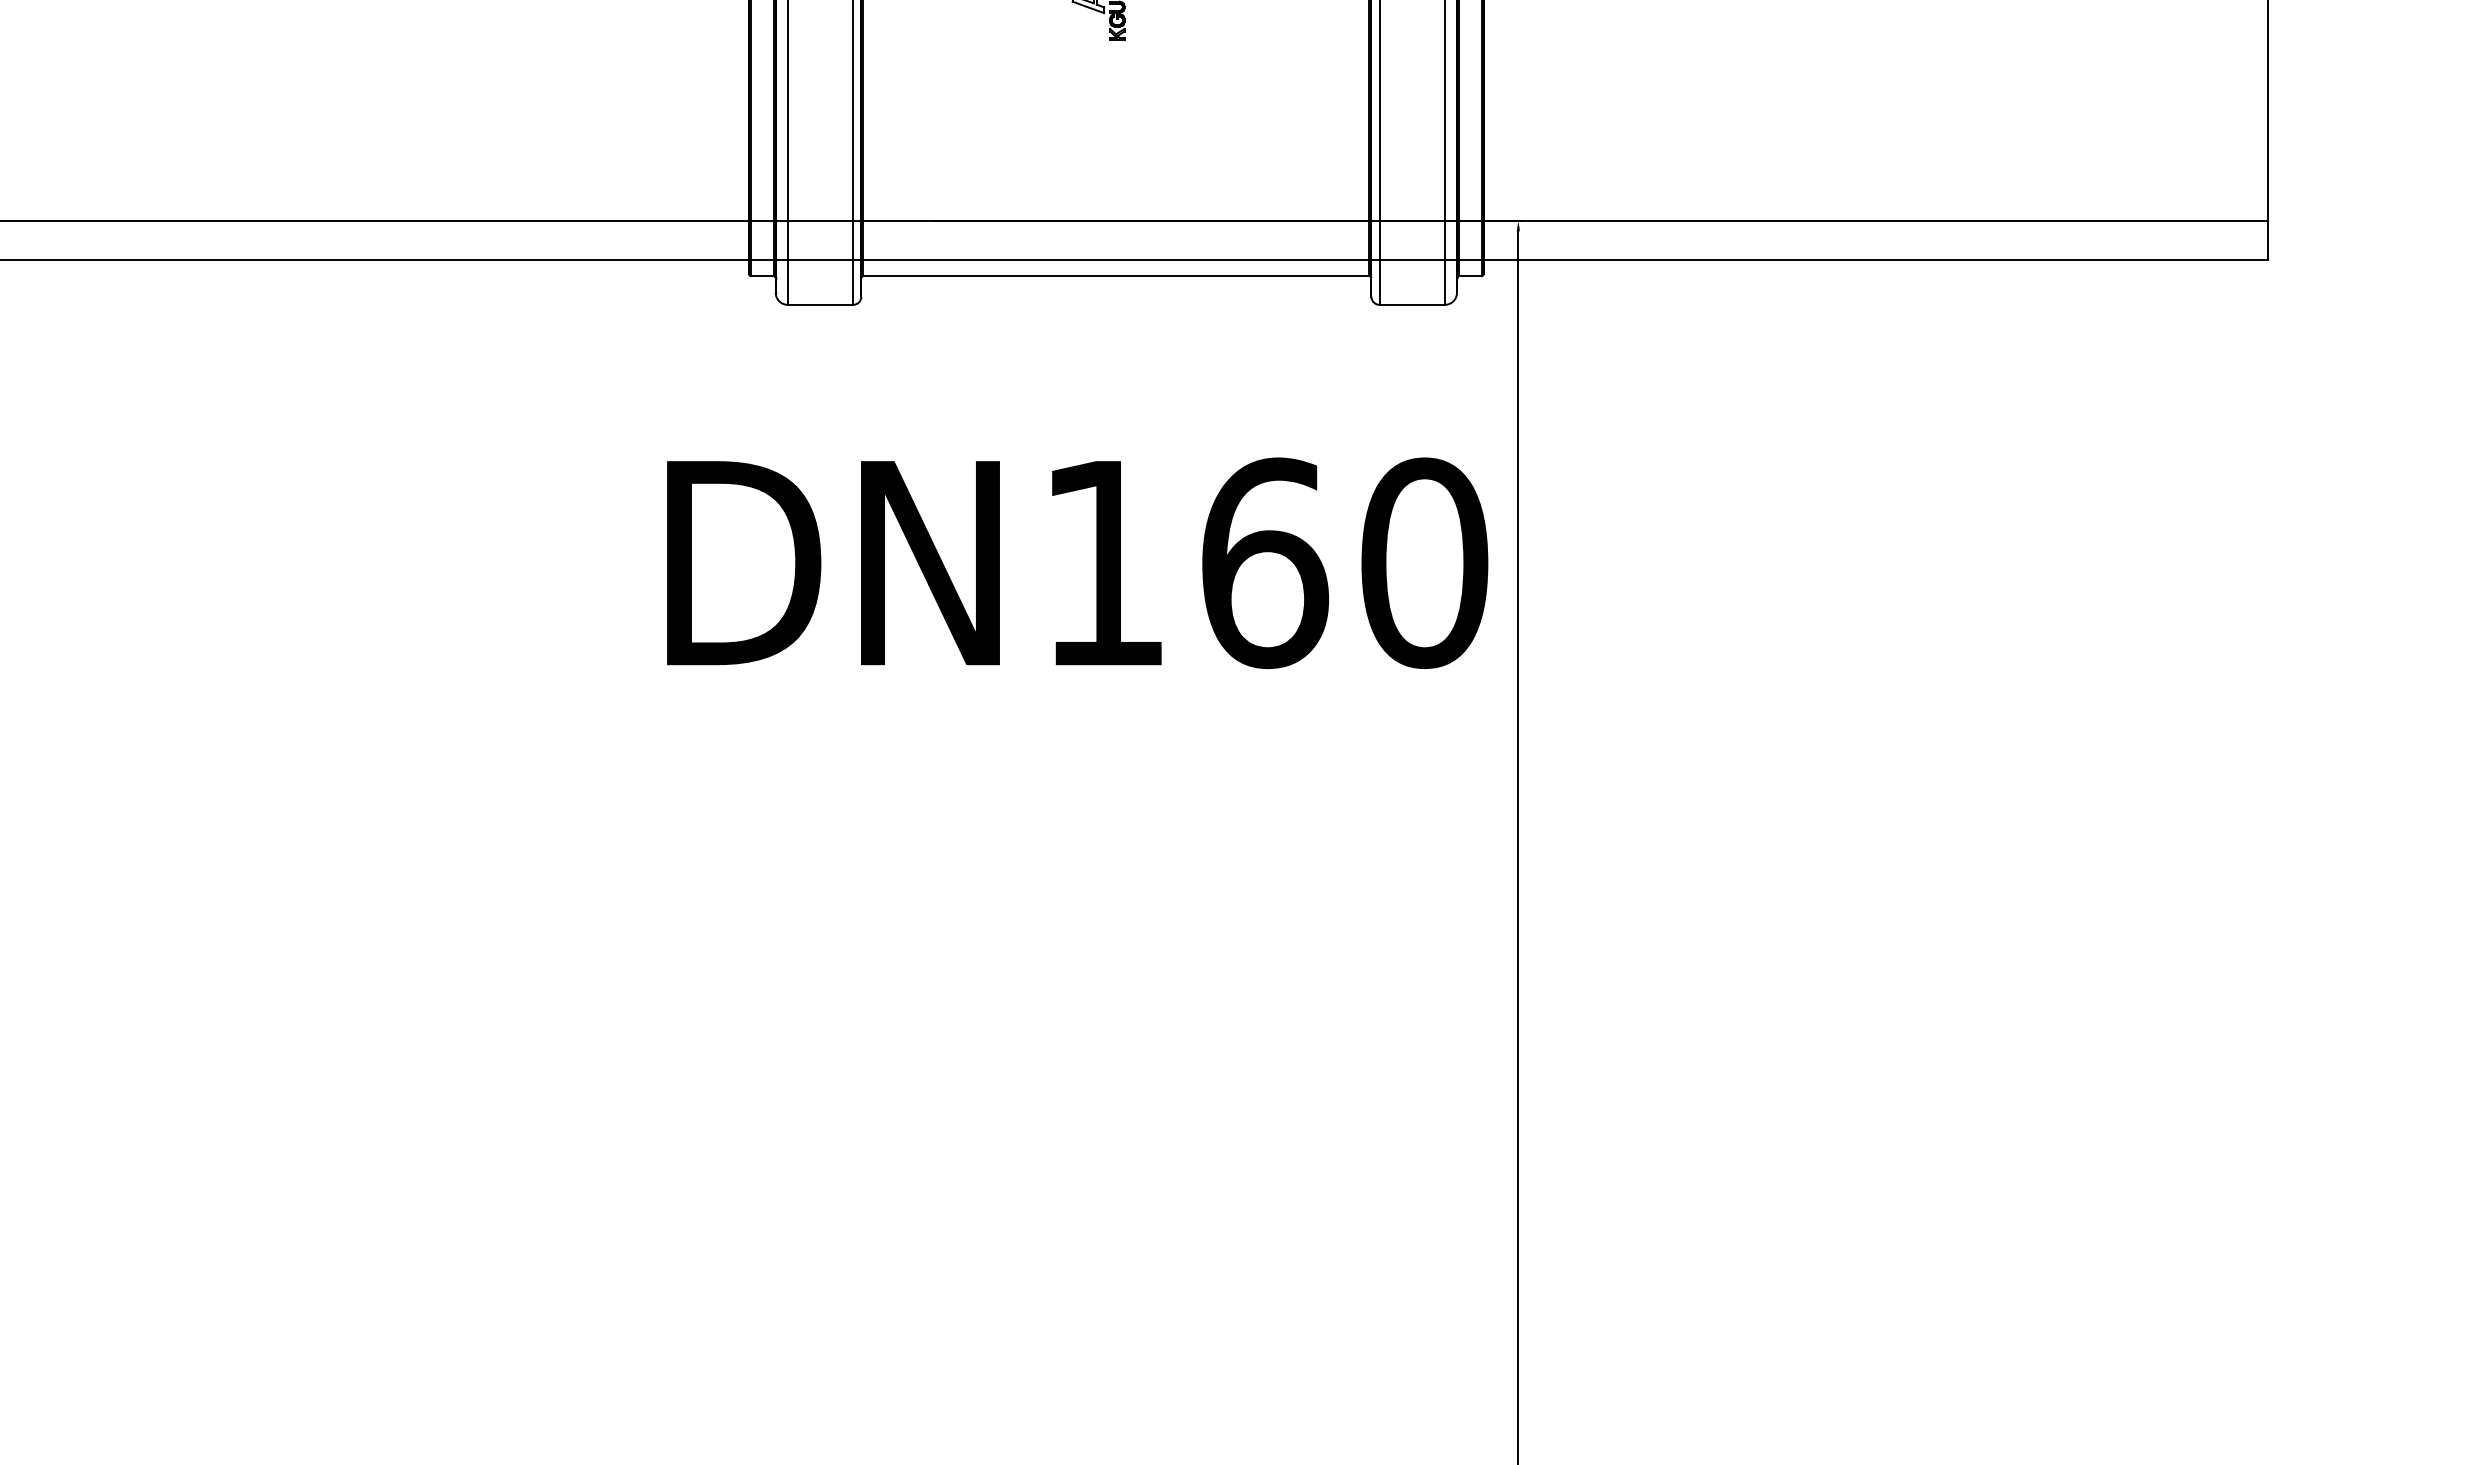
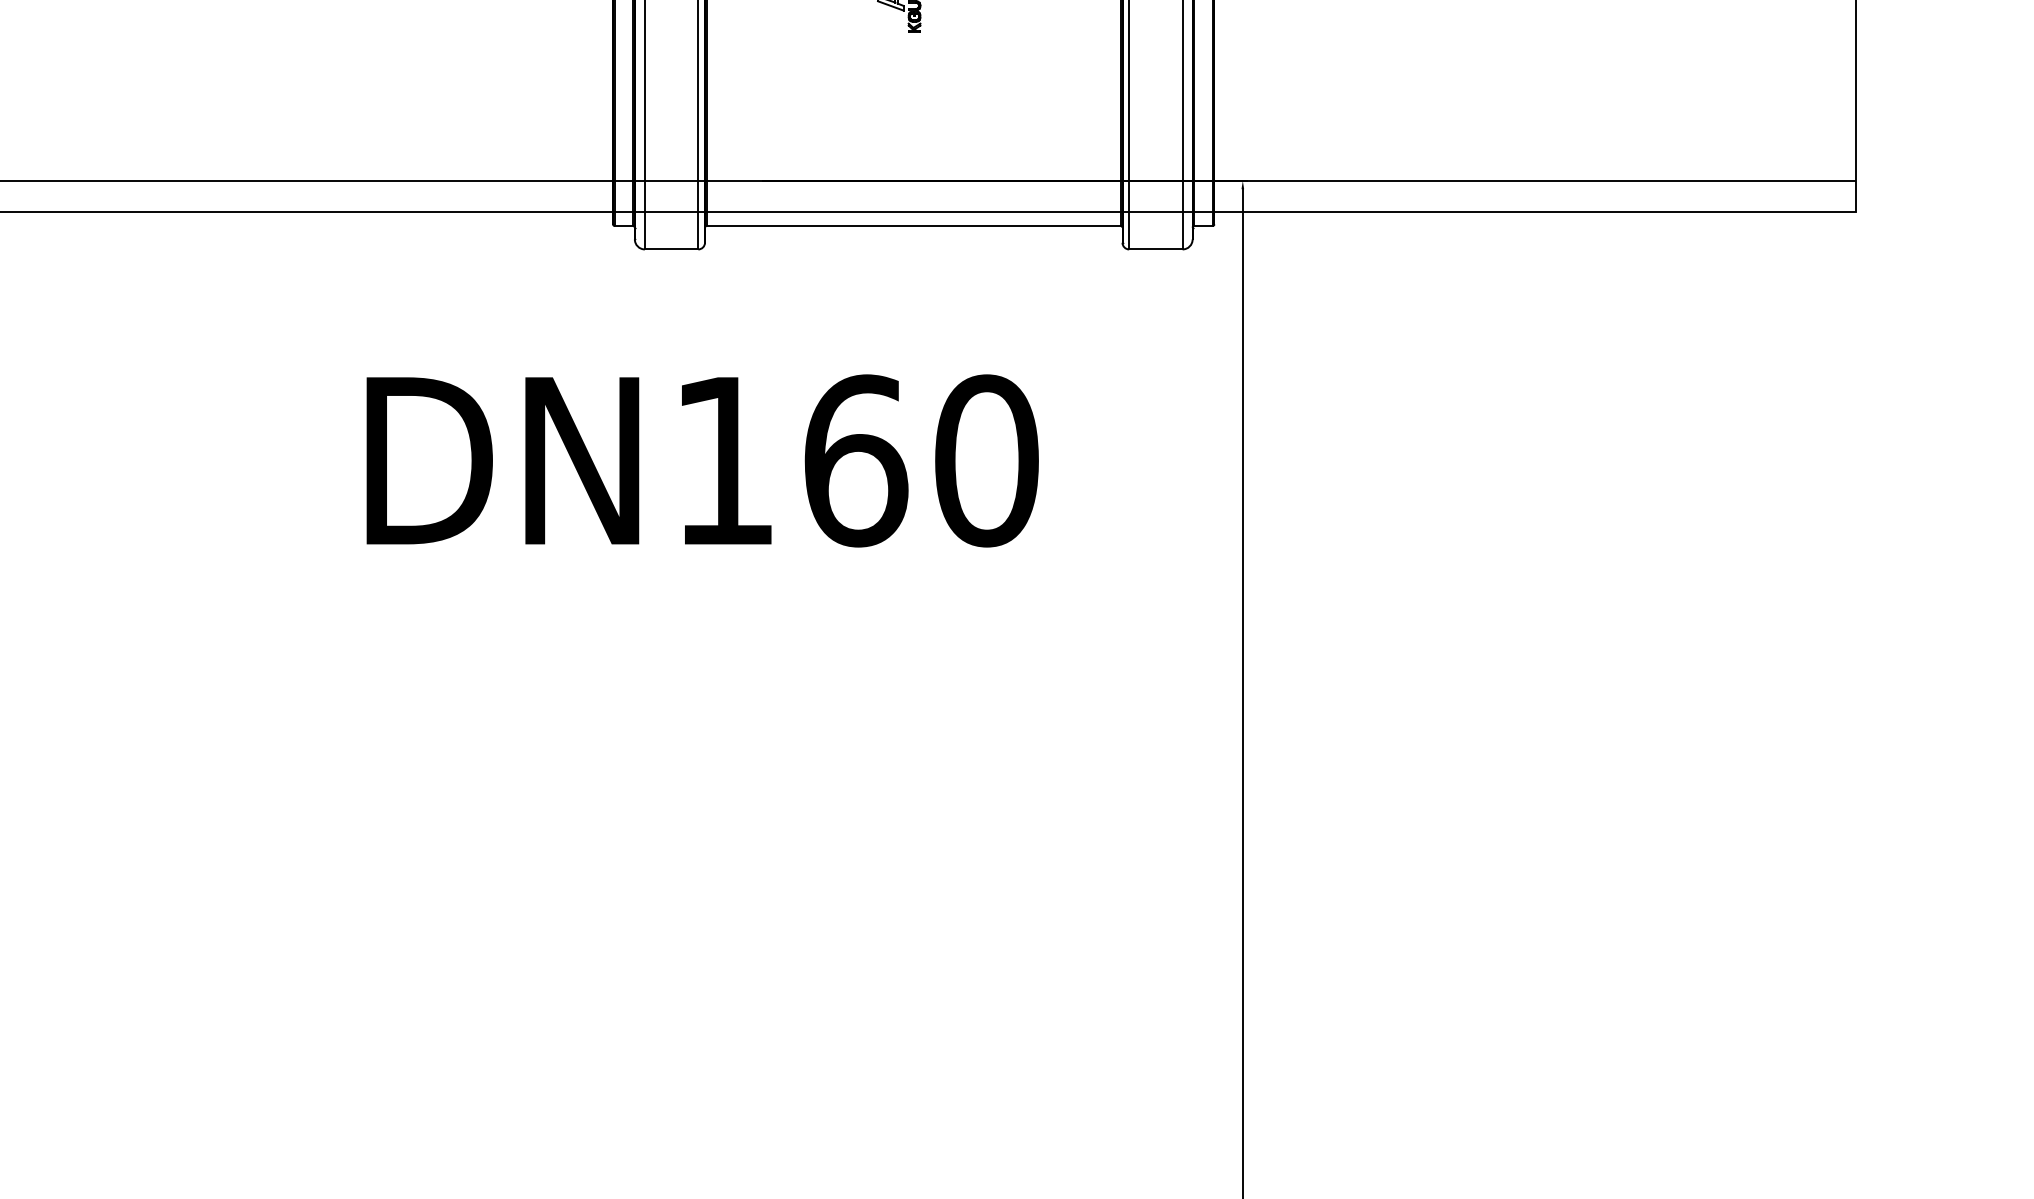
text: (1077, 562) -> (702, 460), moved

